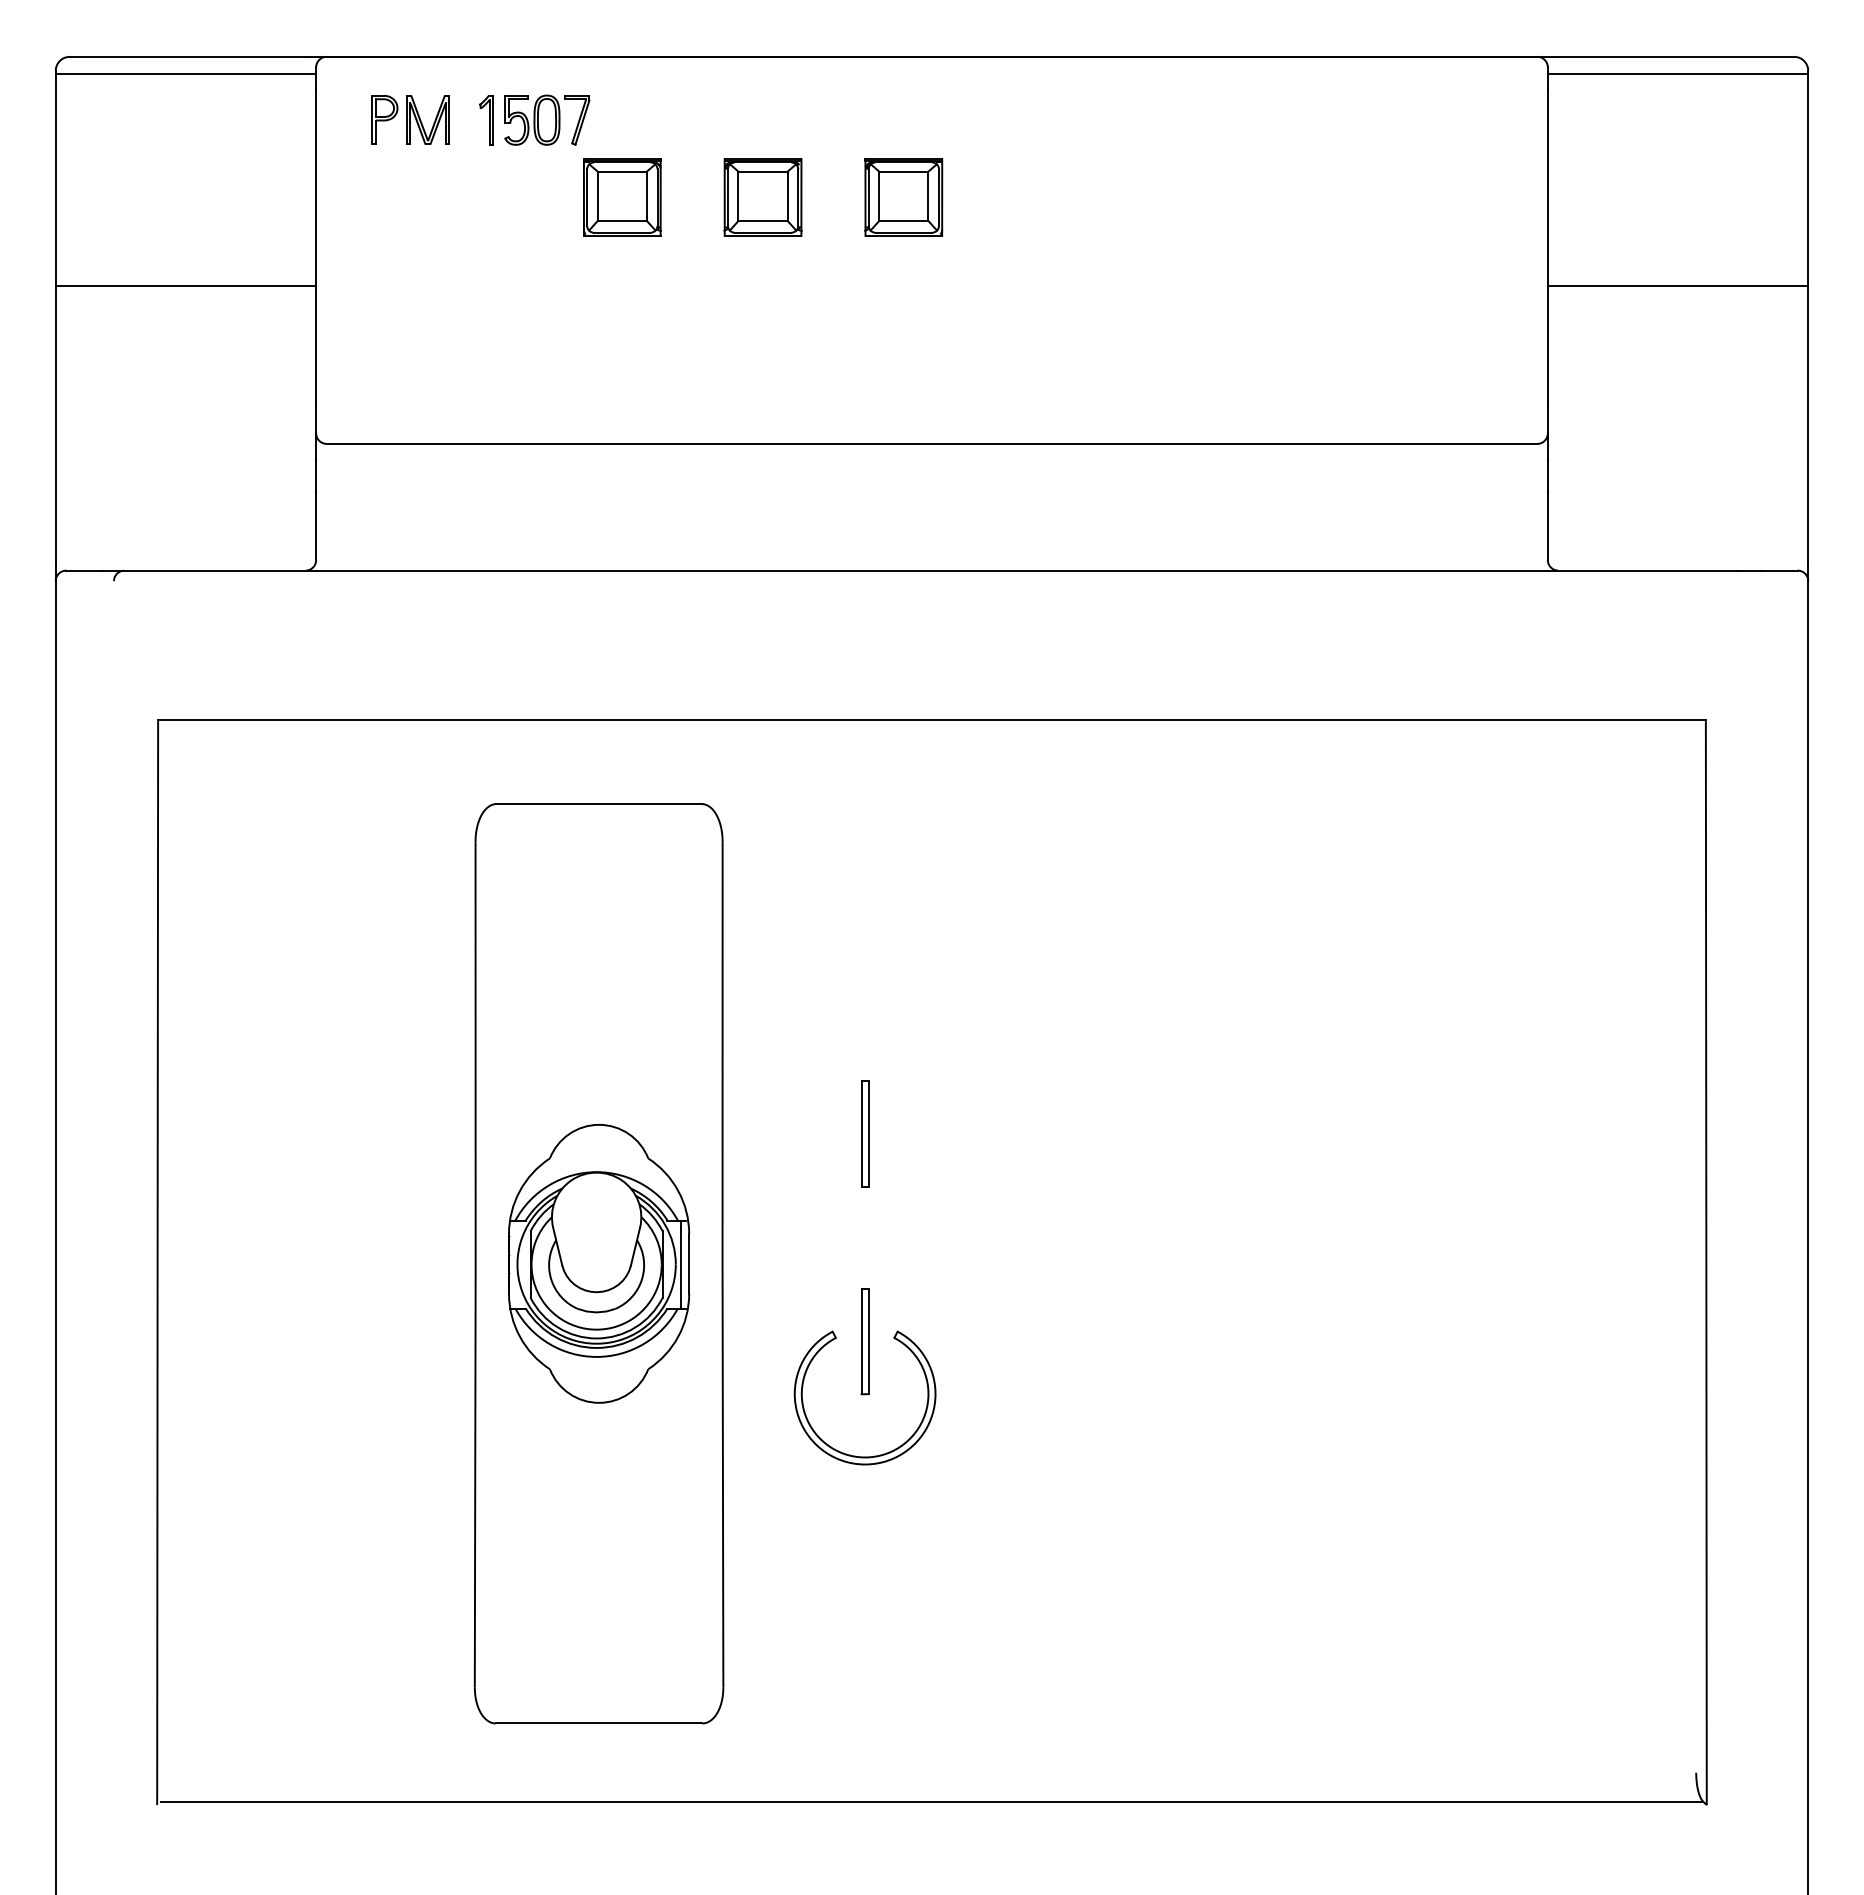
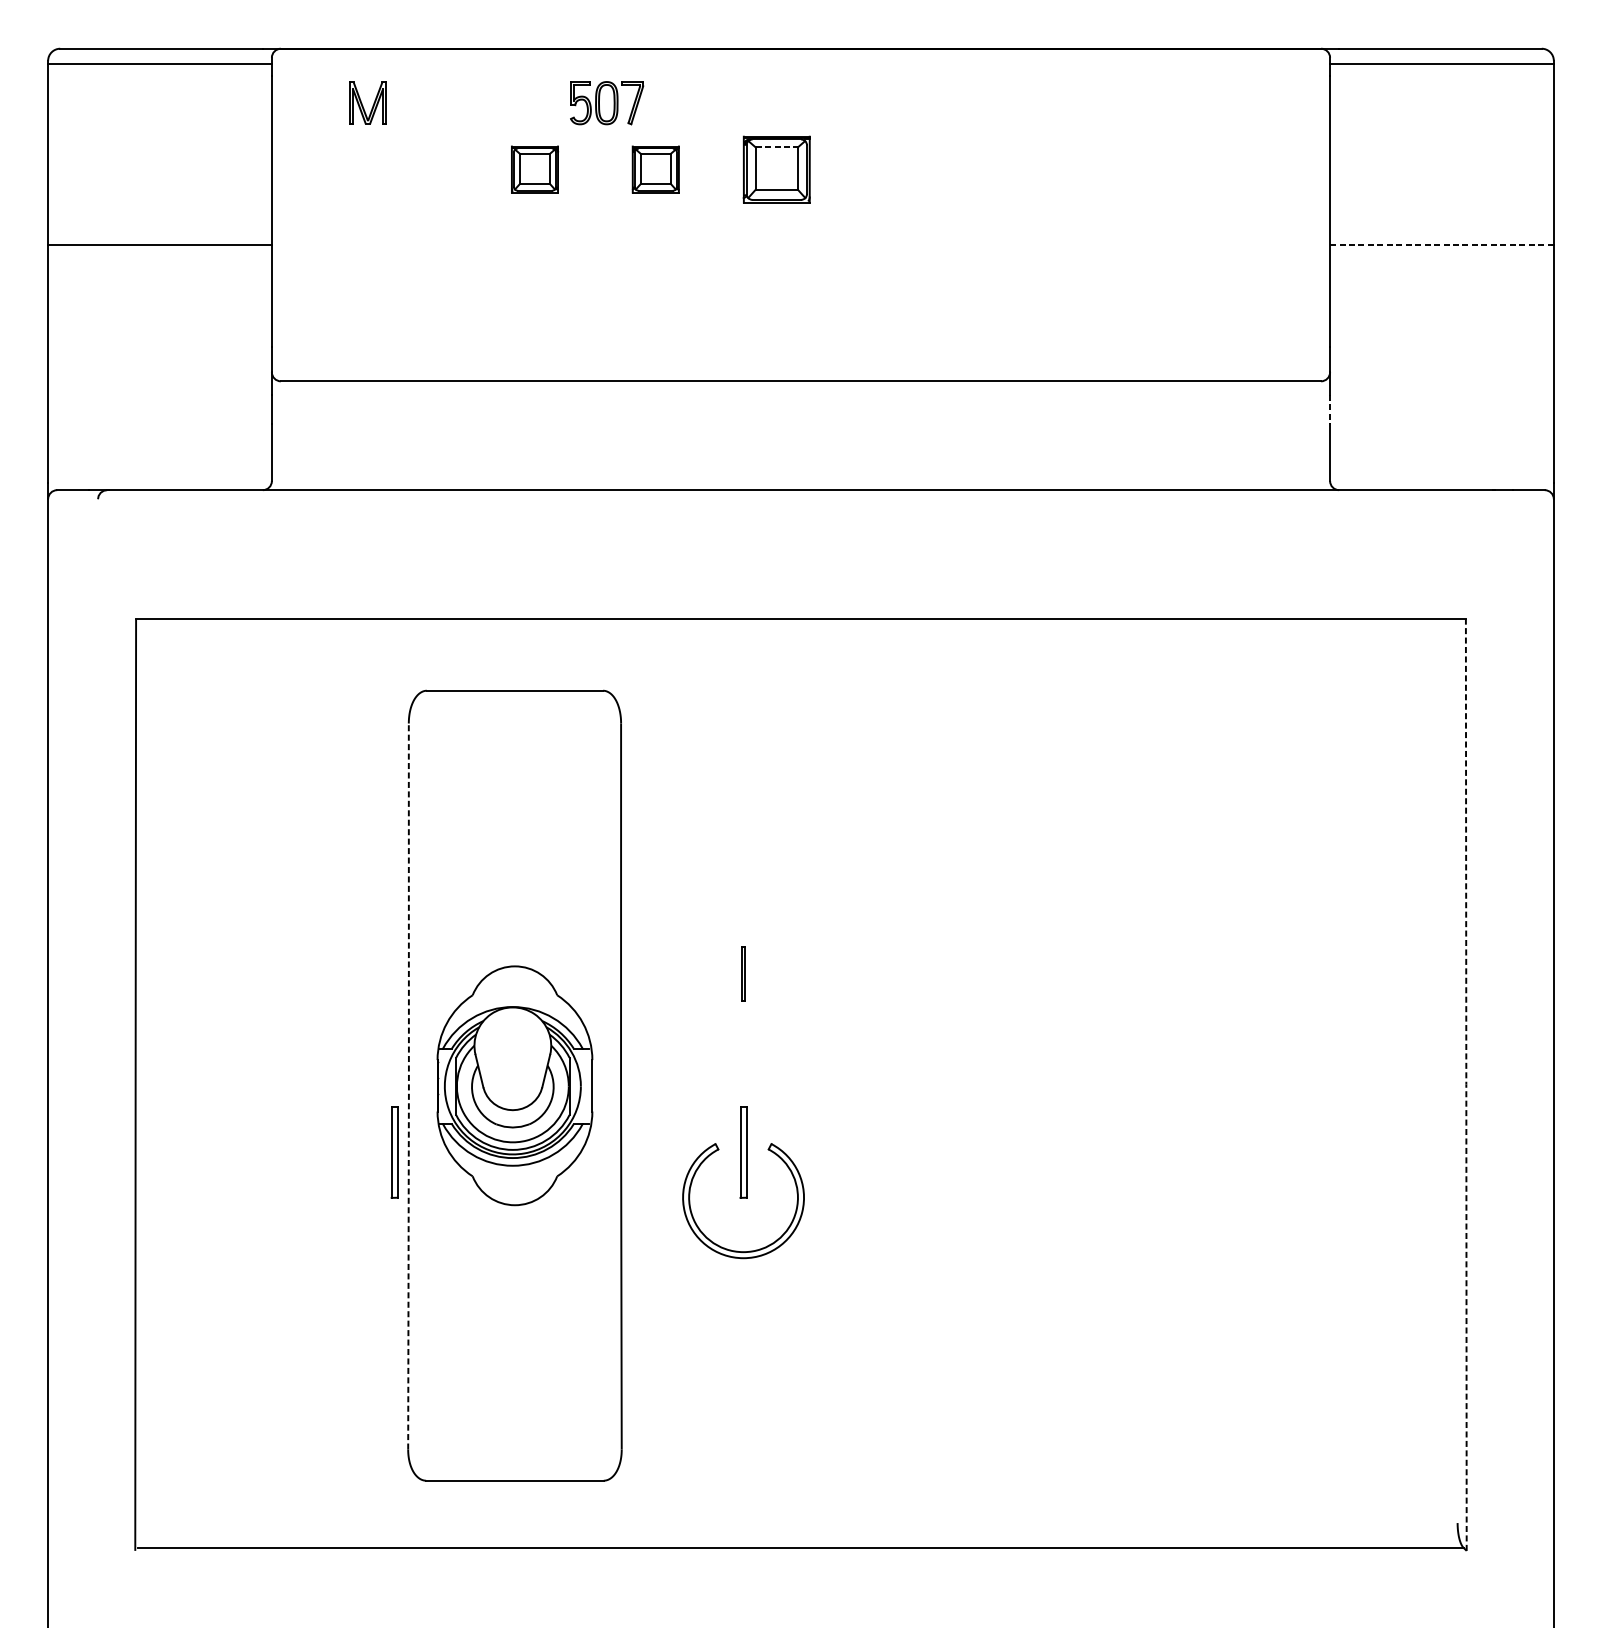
part: (384, 119) -> (330, 102), removed
part: (547, 119) -> (607, 102), moved
part: (486, 120) -> (418, 103), removed
line: (903, 171) -> (776, 147), solid -> dashed
part: (622, 197) -> (535, 169), size x0.7
part: (762, 197) -> (655, 169), size x0.7
line: (1678, 285) -> (1442, 245), solid -> dashed
line: (1547, 476) -> (1329, 409), solid -> dashed
part: (865, 1133) -> (743, 973), size x0.6
line: (1706, 1262) -> (1466, 1084), solid -> dashed
line: (475, 1264) -> (408, 1086), solid -> dashed
line: (681, 1264) -> (585, 1086), removed
part: (458, 1341) -> (394, 1152), added

